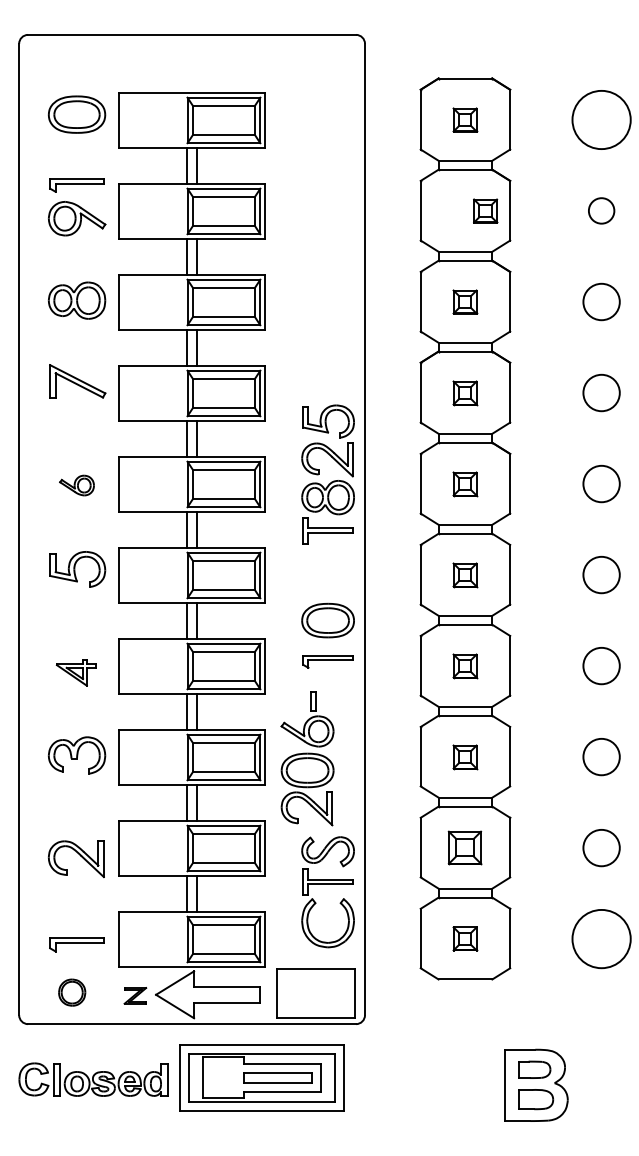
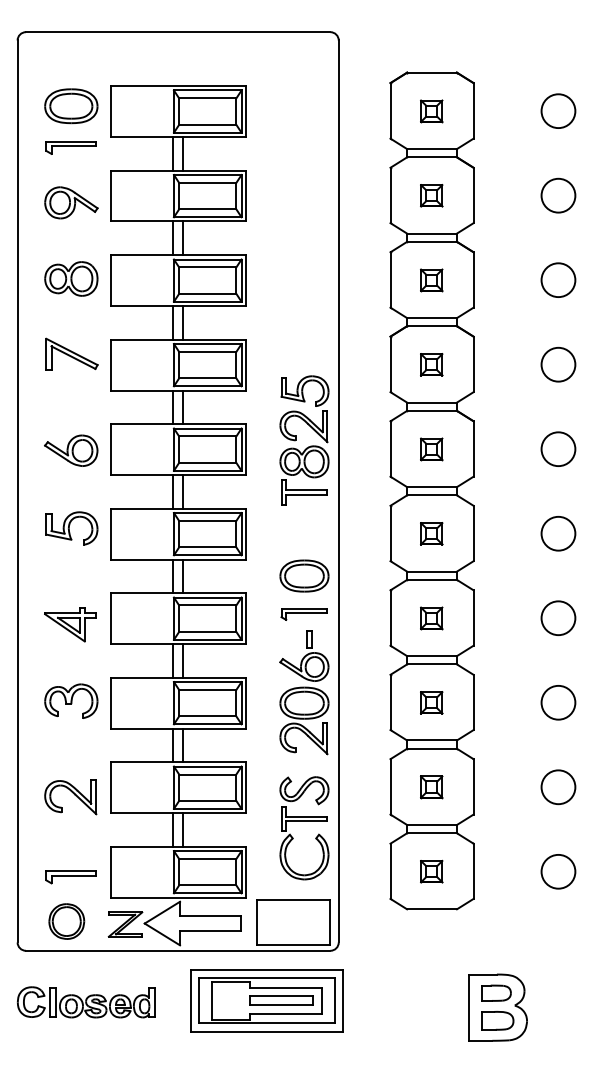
circle: (601, 120) -> (558, 111), size x0.62
part: (76, 184) -> (70, 147), moved
part: (485, 210) -> (431, 195), moved
circle: (601, 210) -> (558, 195), size x1.43
part: (77, 485) -> (71, 450), size x1.67
part: (76, 672) -> (70, 624), size x1.43
part: (307, 758) -> (304, 692), moved
part: (464, 848) -> (431, 787), size x0.71
circle: (601, 938) -> (558, 871), size x0.62
part: (71, 992) -> (66, 921), size x1.43
part: (135, 995) -> (125, 924), size x1.67
part: (261, 1077) -> (266, 1000), moved

